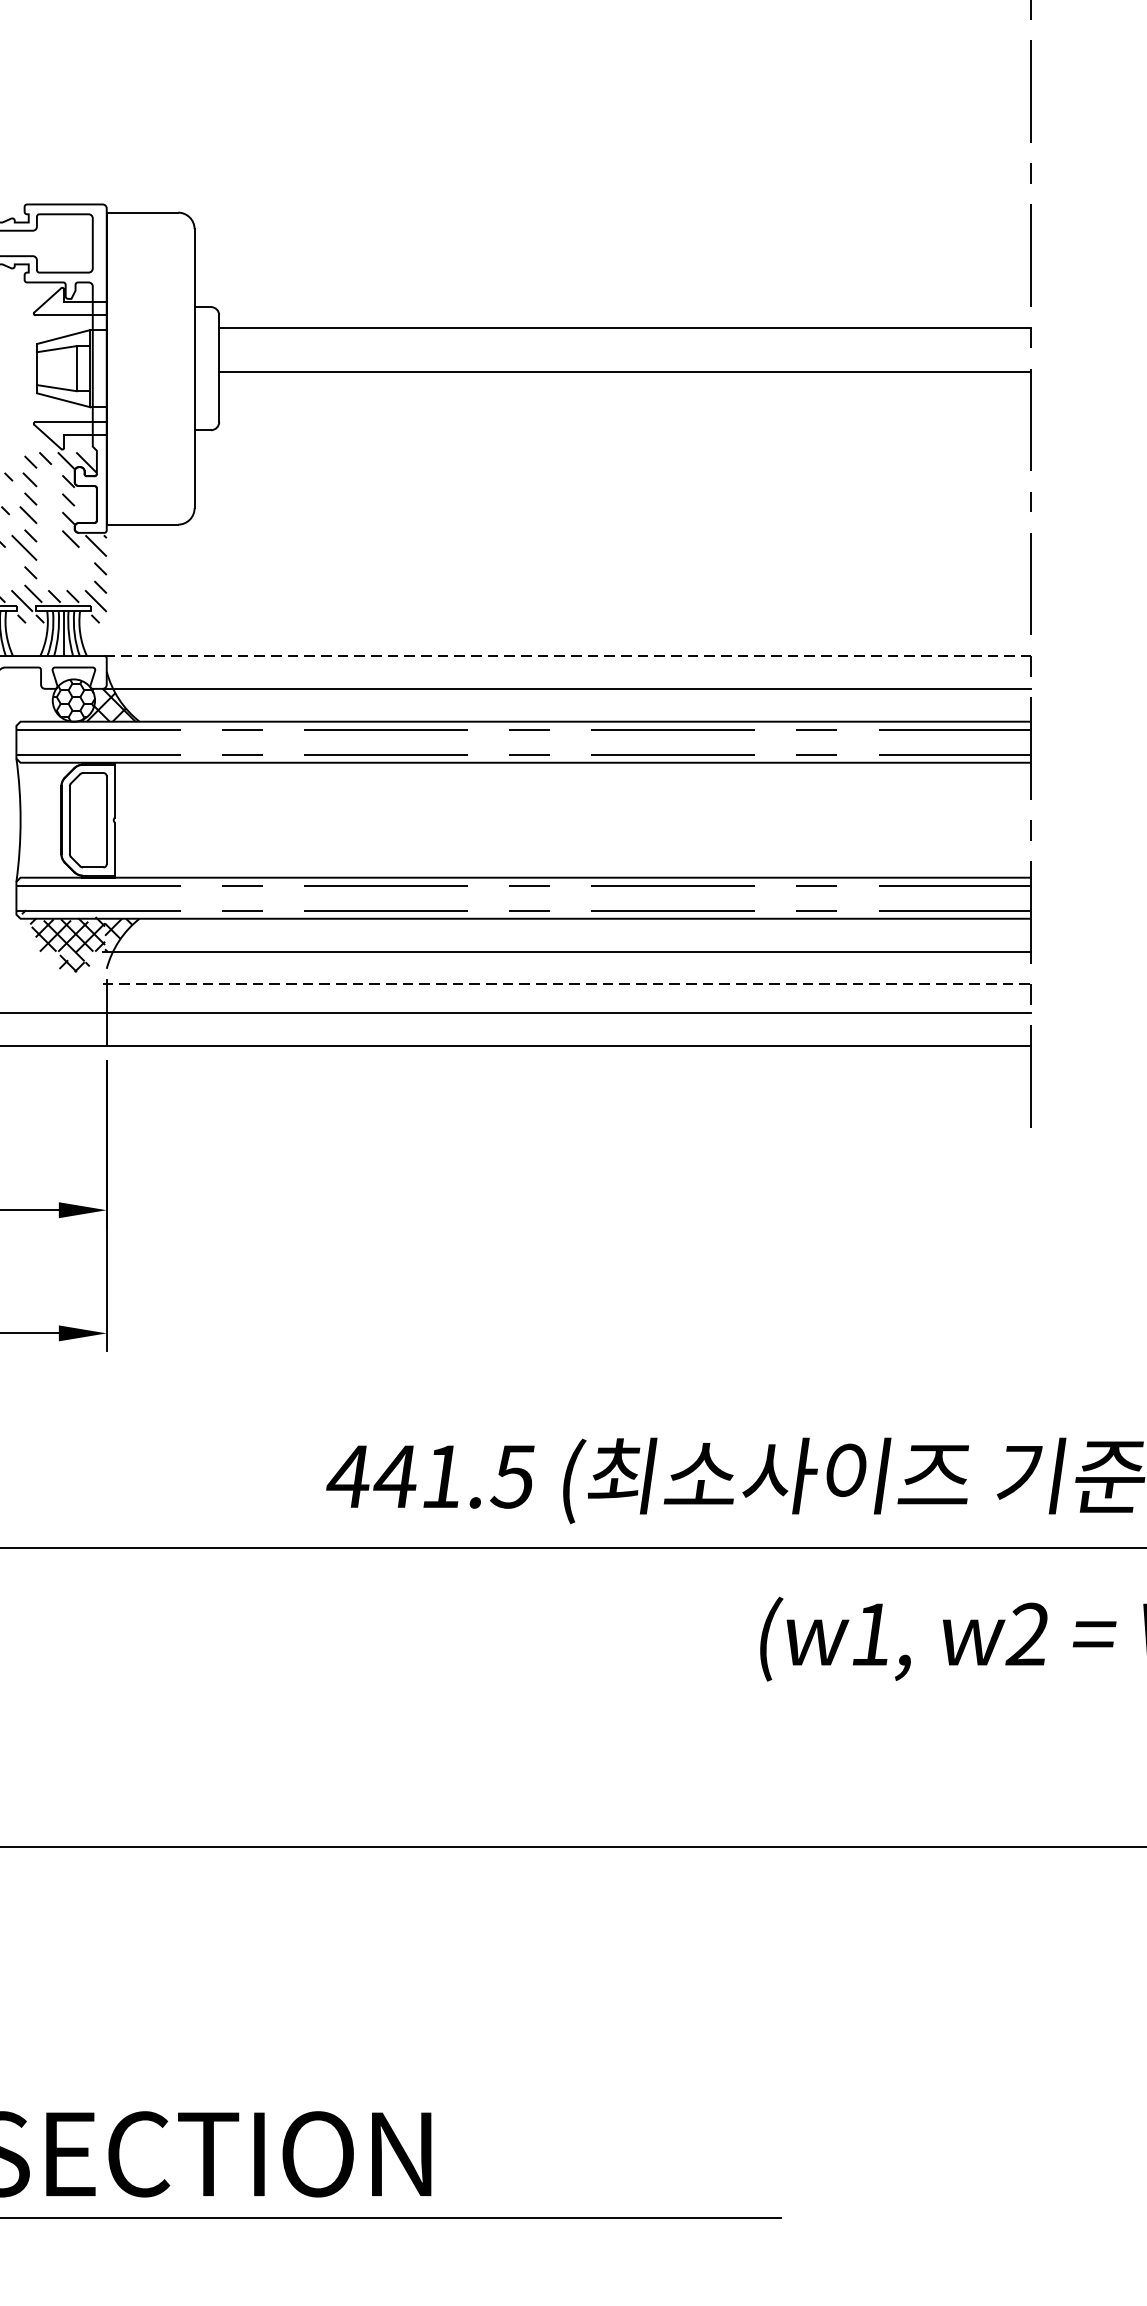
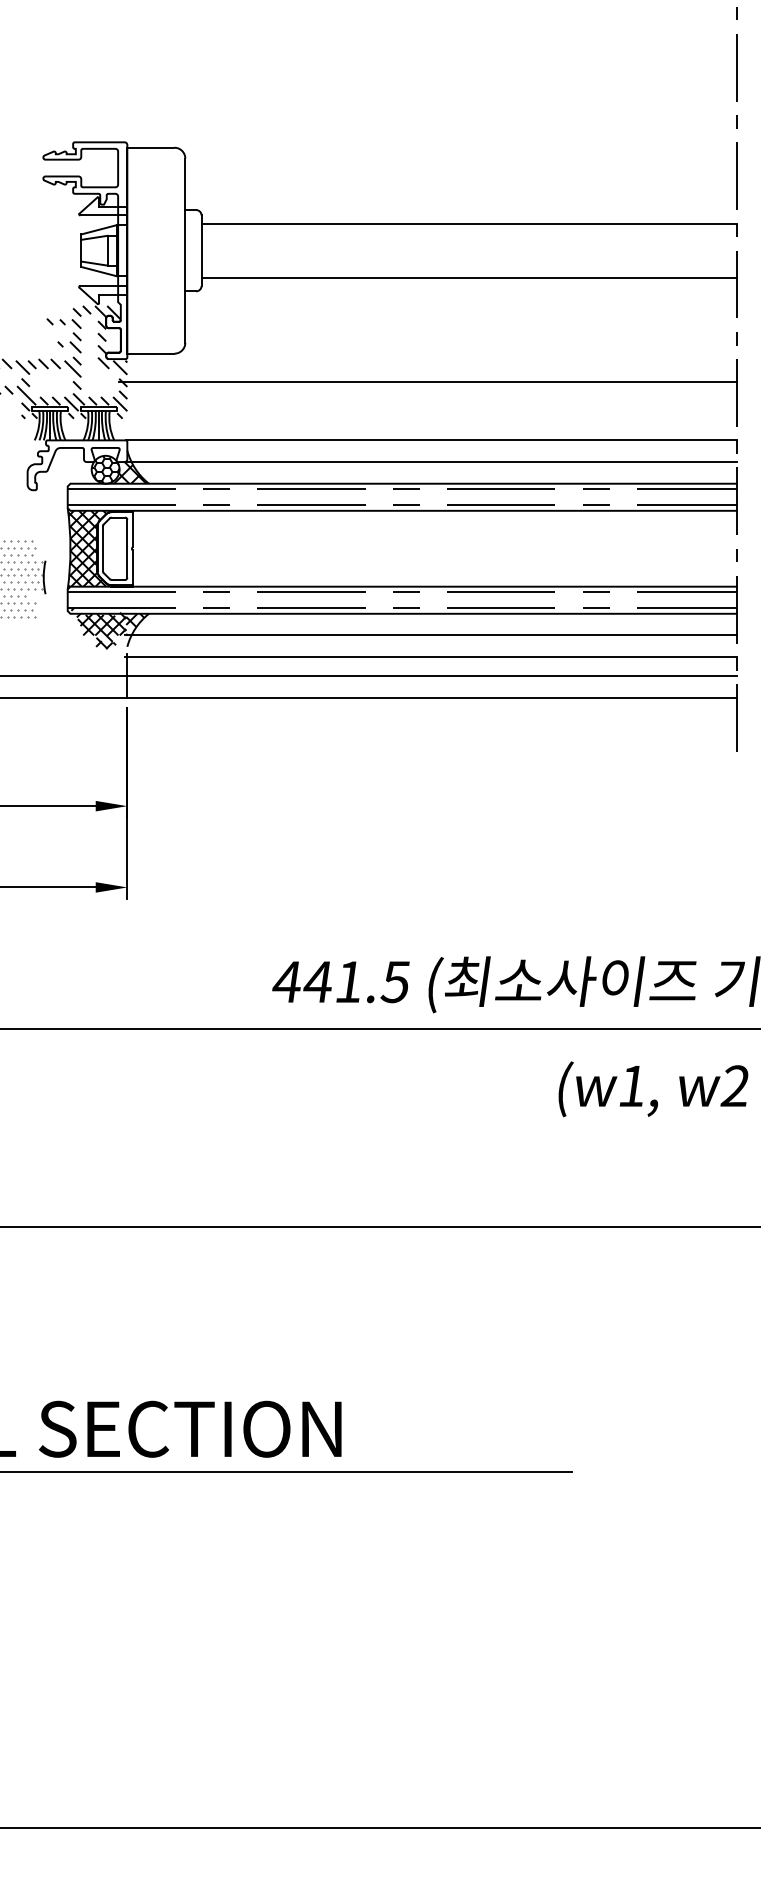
line: (625, 371) -> (469, 277), moved
line: (563, 568) -> (428, 382), added
line: (567, 656) -> (431, 440), dashed -> solid
hatch: (49, 819) -> (89, 548), added
line: (567, 984) -> (431, 657), dashed -> solid

